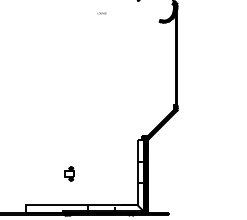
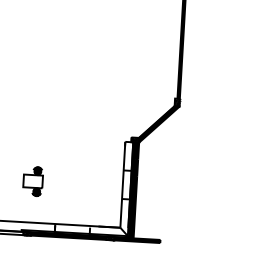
part: (69, 173) -> (33, 180), size x1.67

